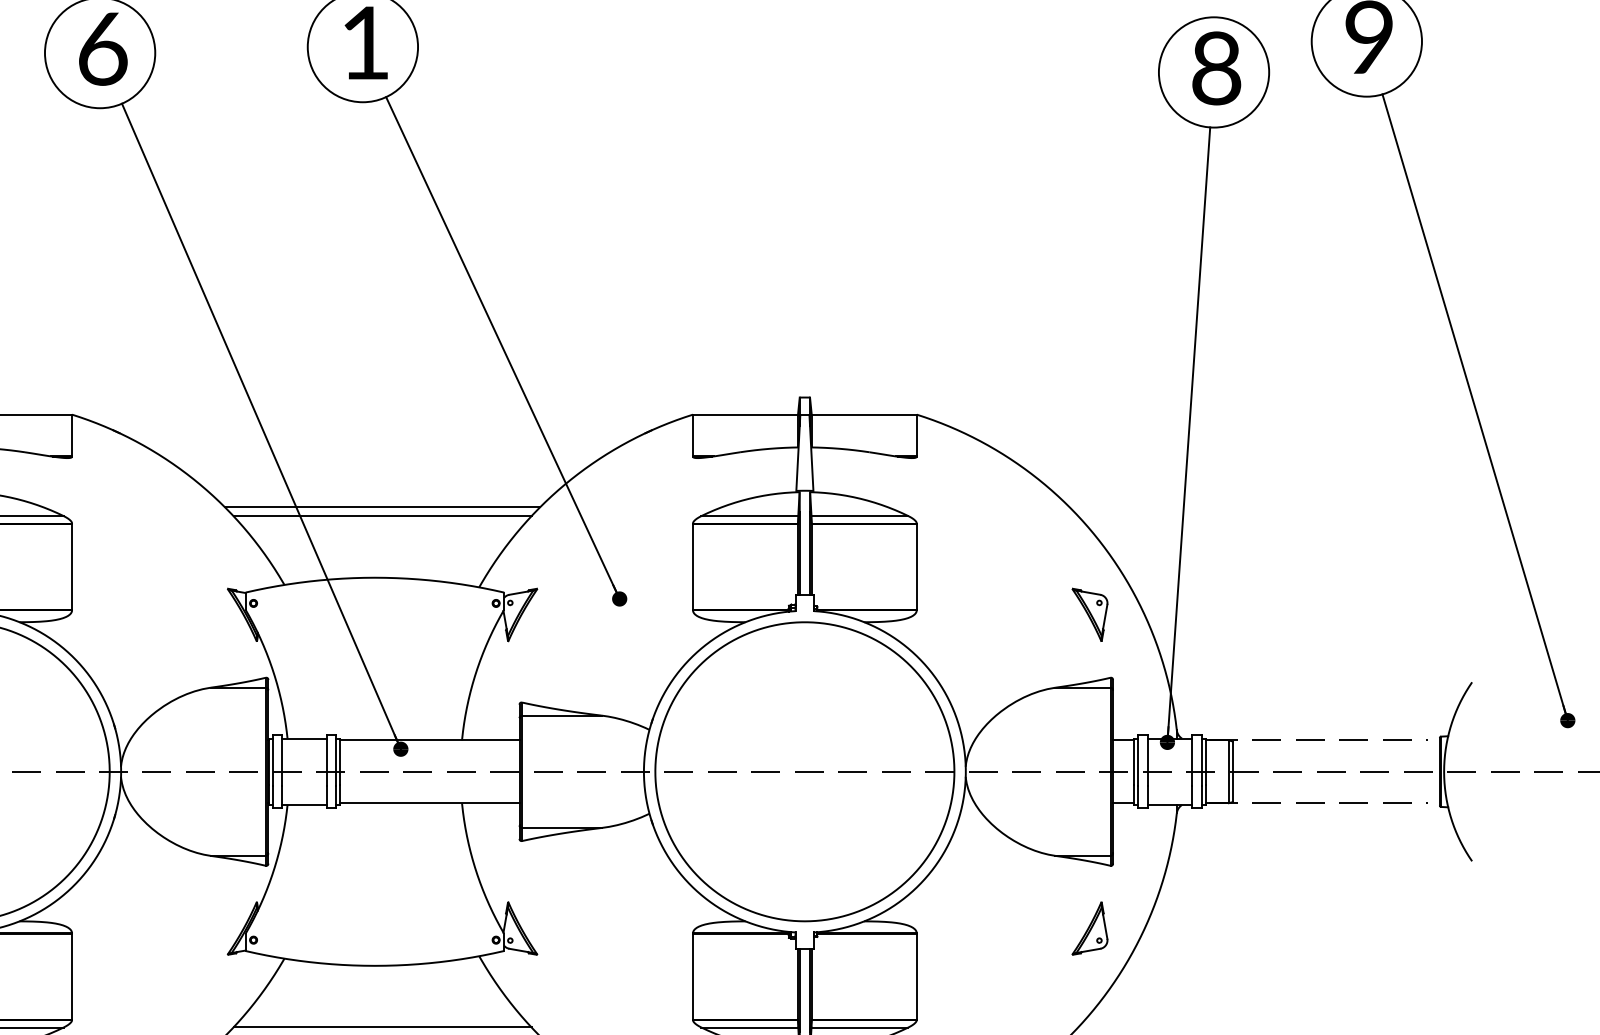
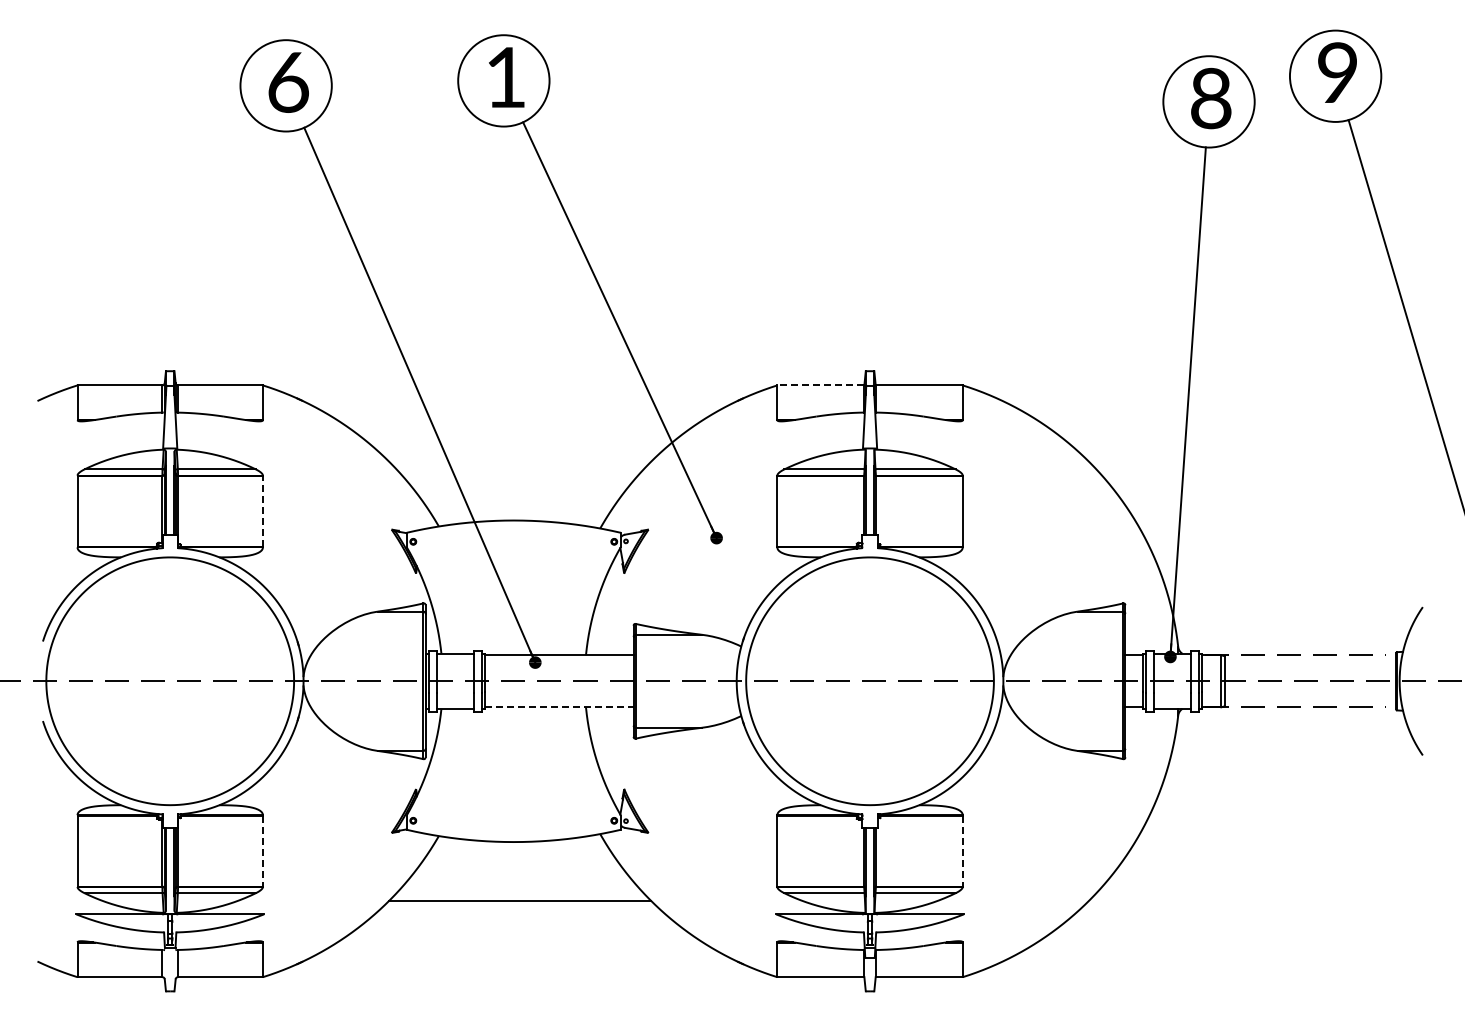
line: (745, 414) -> (820, 385), solid -> dashed
line: (381, 506) -> (519, 461), removed
line: (381, 516) -> (519, 469), removed
line: (71, 566) -> (262, 511), solid -> dashed
part: (1090, 613) -> (1106, 550), removed
line: (430, 803) -> (559, 707), solid -> dashed
part: (1090, 927) -> (1106, 810), removed
line: (71, 977) -> (262, 851), solid -> dashed
line: (916, 977) -> (962, 851), solid -> dashed
line: (381, 1027) -> (519, 893), removed

